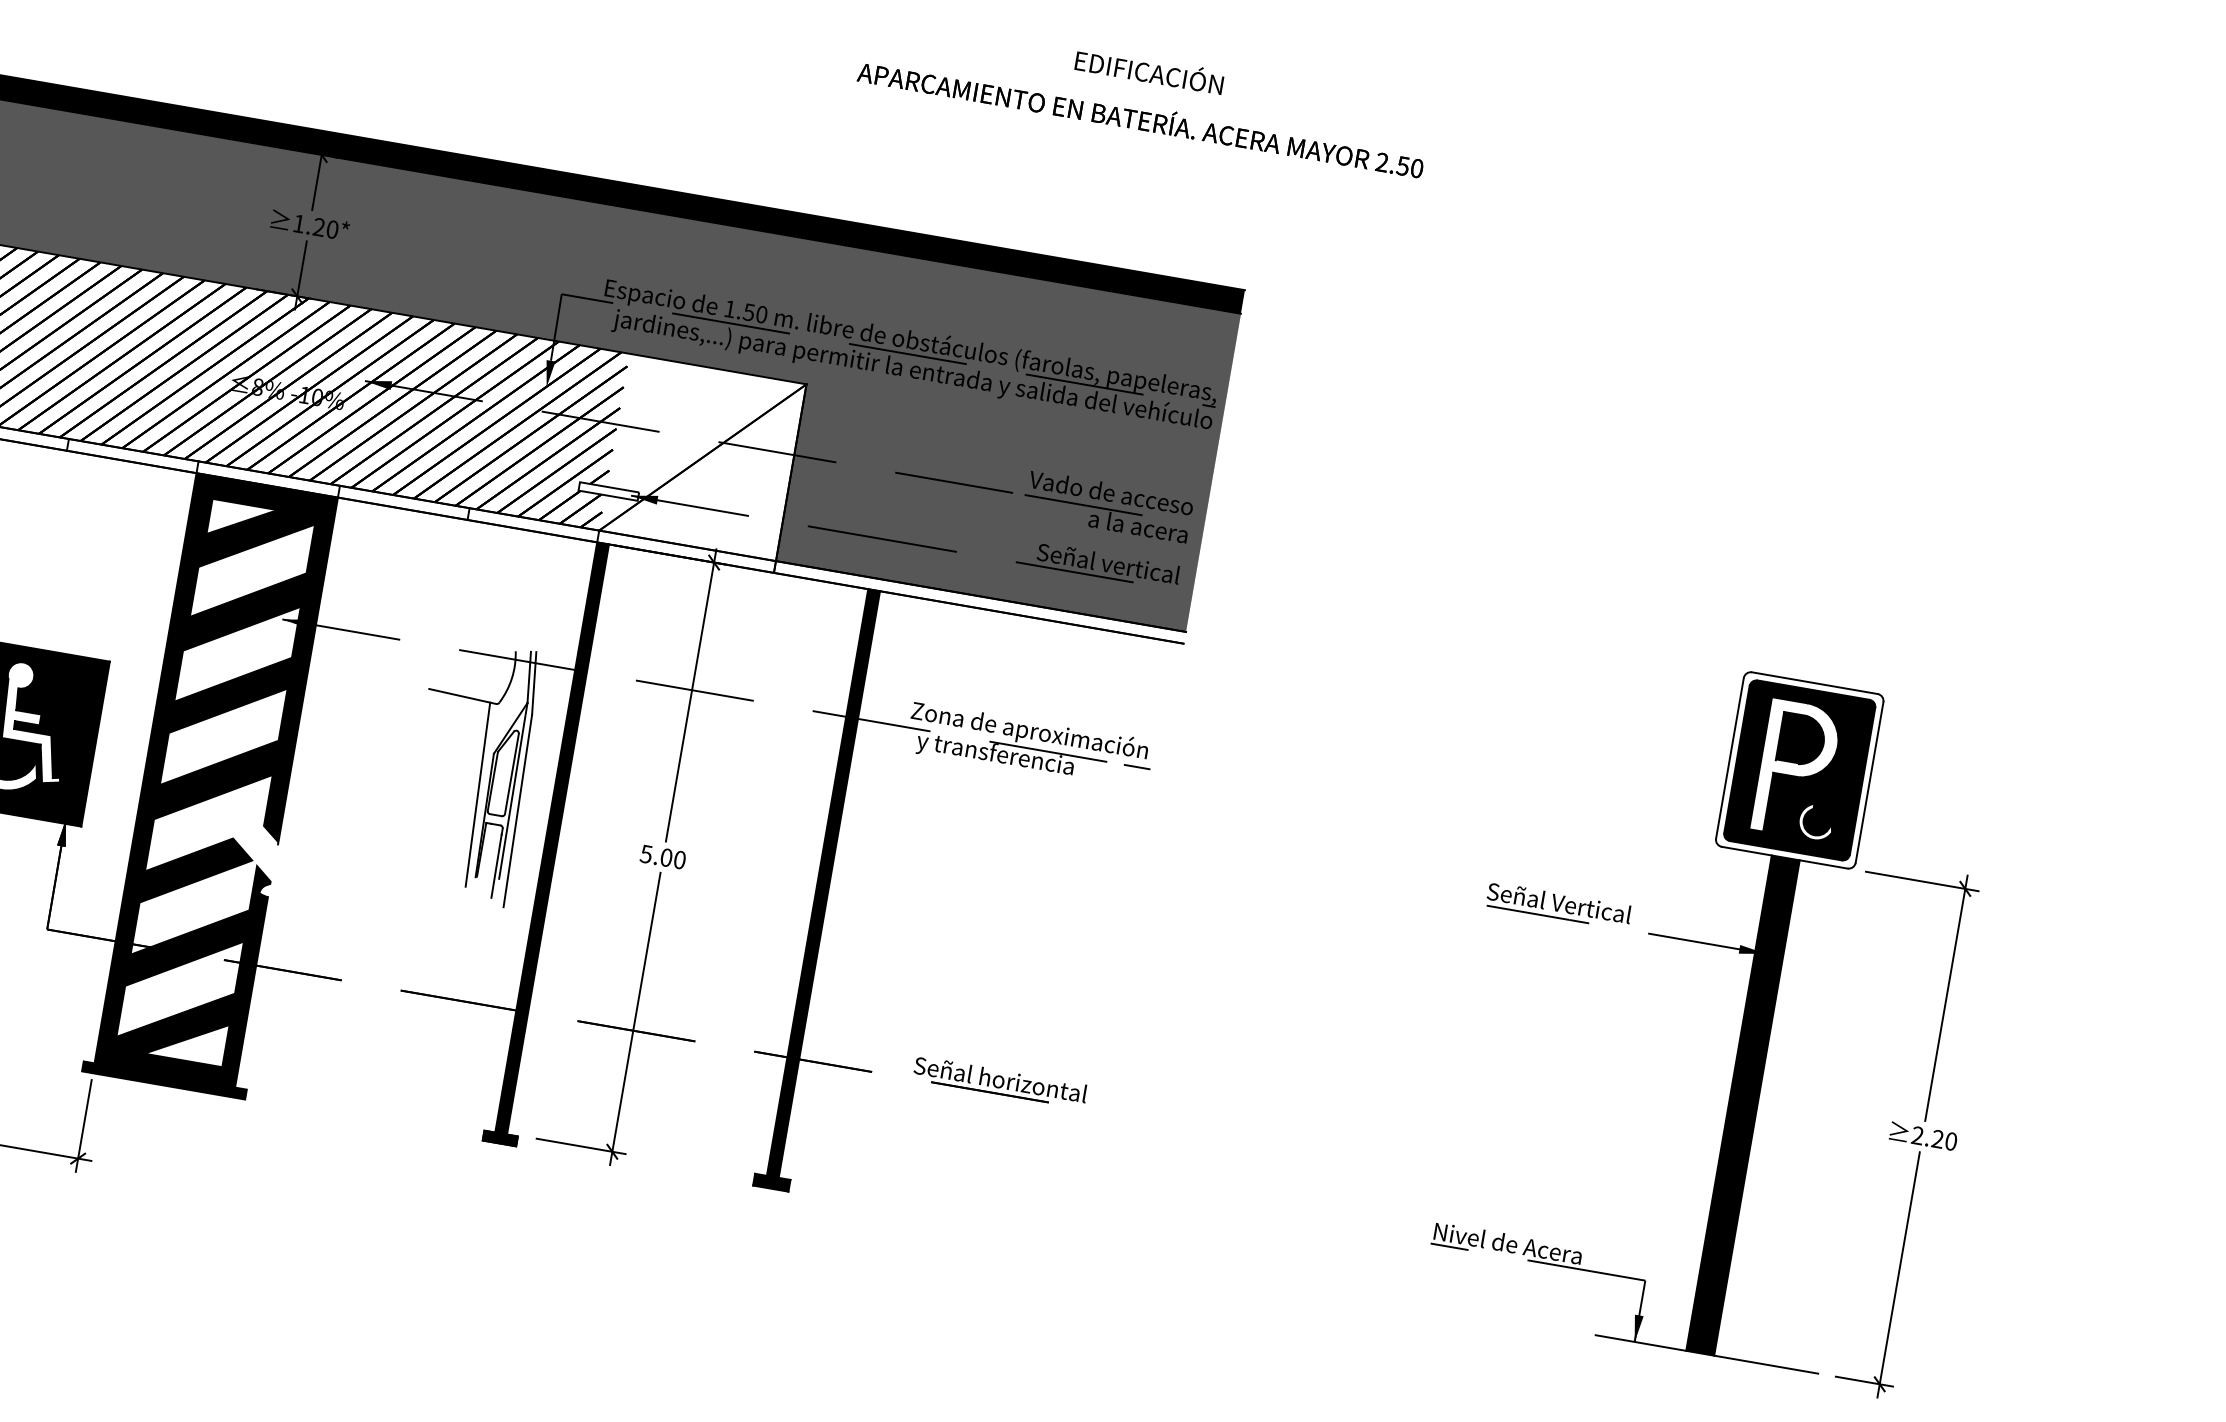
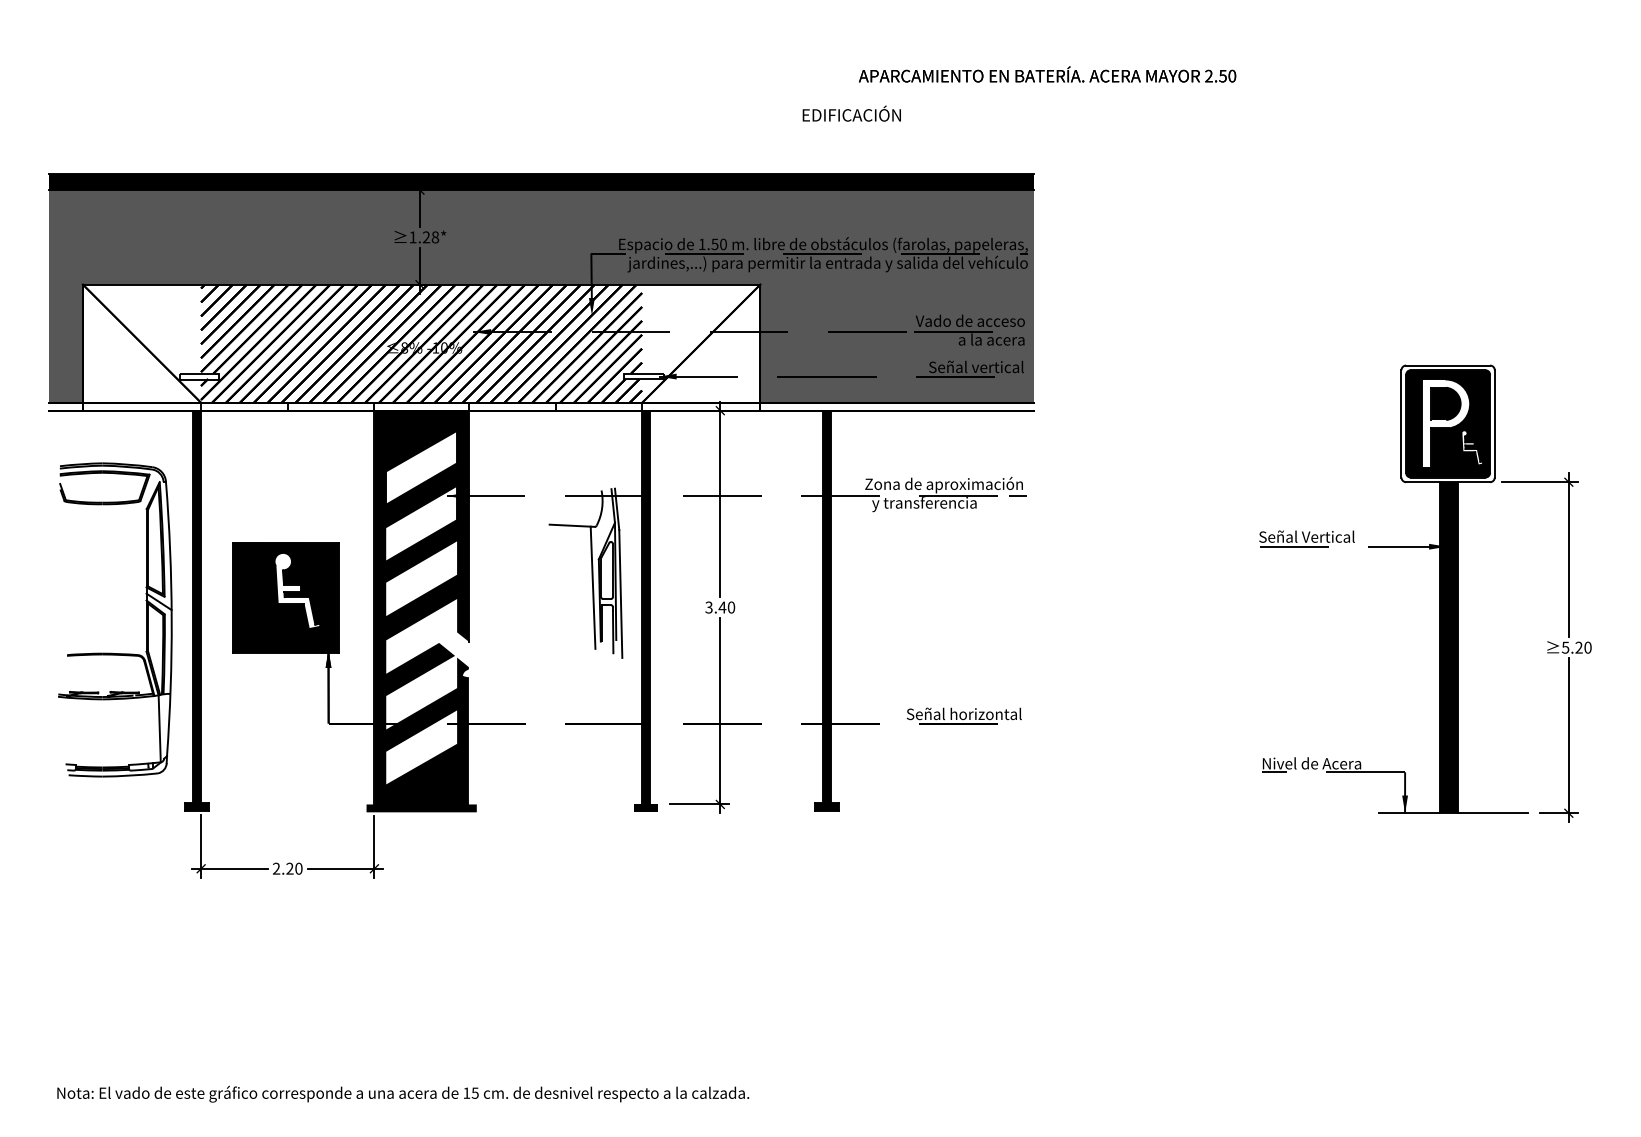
text: (1149, 70) -> (851, 113), moved
text: (1140, 118) -> (1047, 74), moved
text: (332, 231) -> (435, 238), 1.20* -> 1.28*
text: (656, 855) -> (715, 607), 5.00 -> 3.40
text: (1917, 1135) -> (1565, 647), 2.20 -> 5.20

